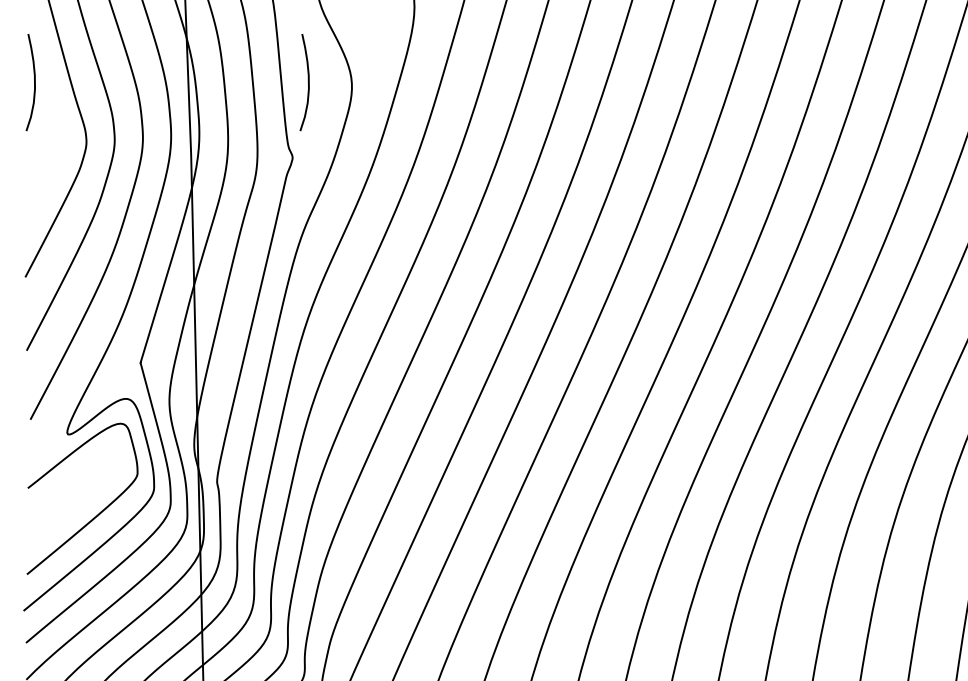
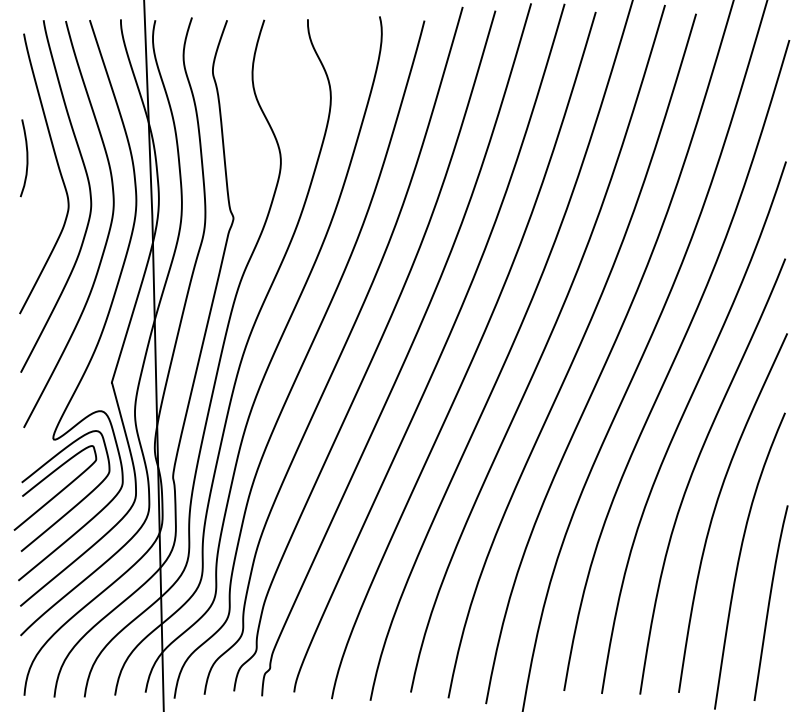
curve: (307, 82) -> (245, 158), removed
curve: (75, 499) -> (59, 491), added

